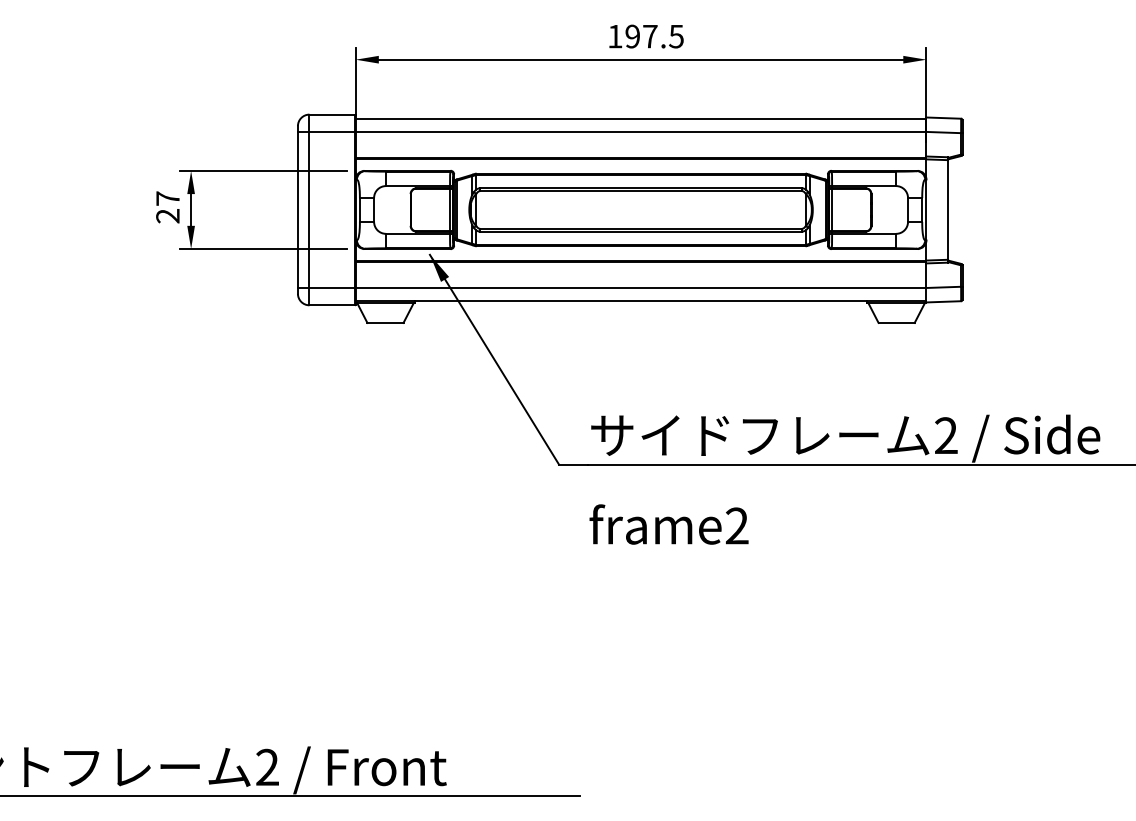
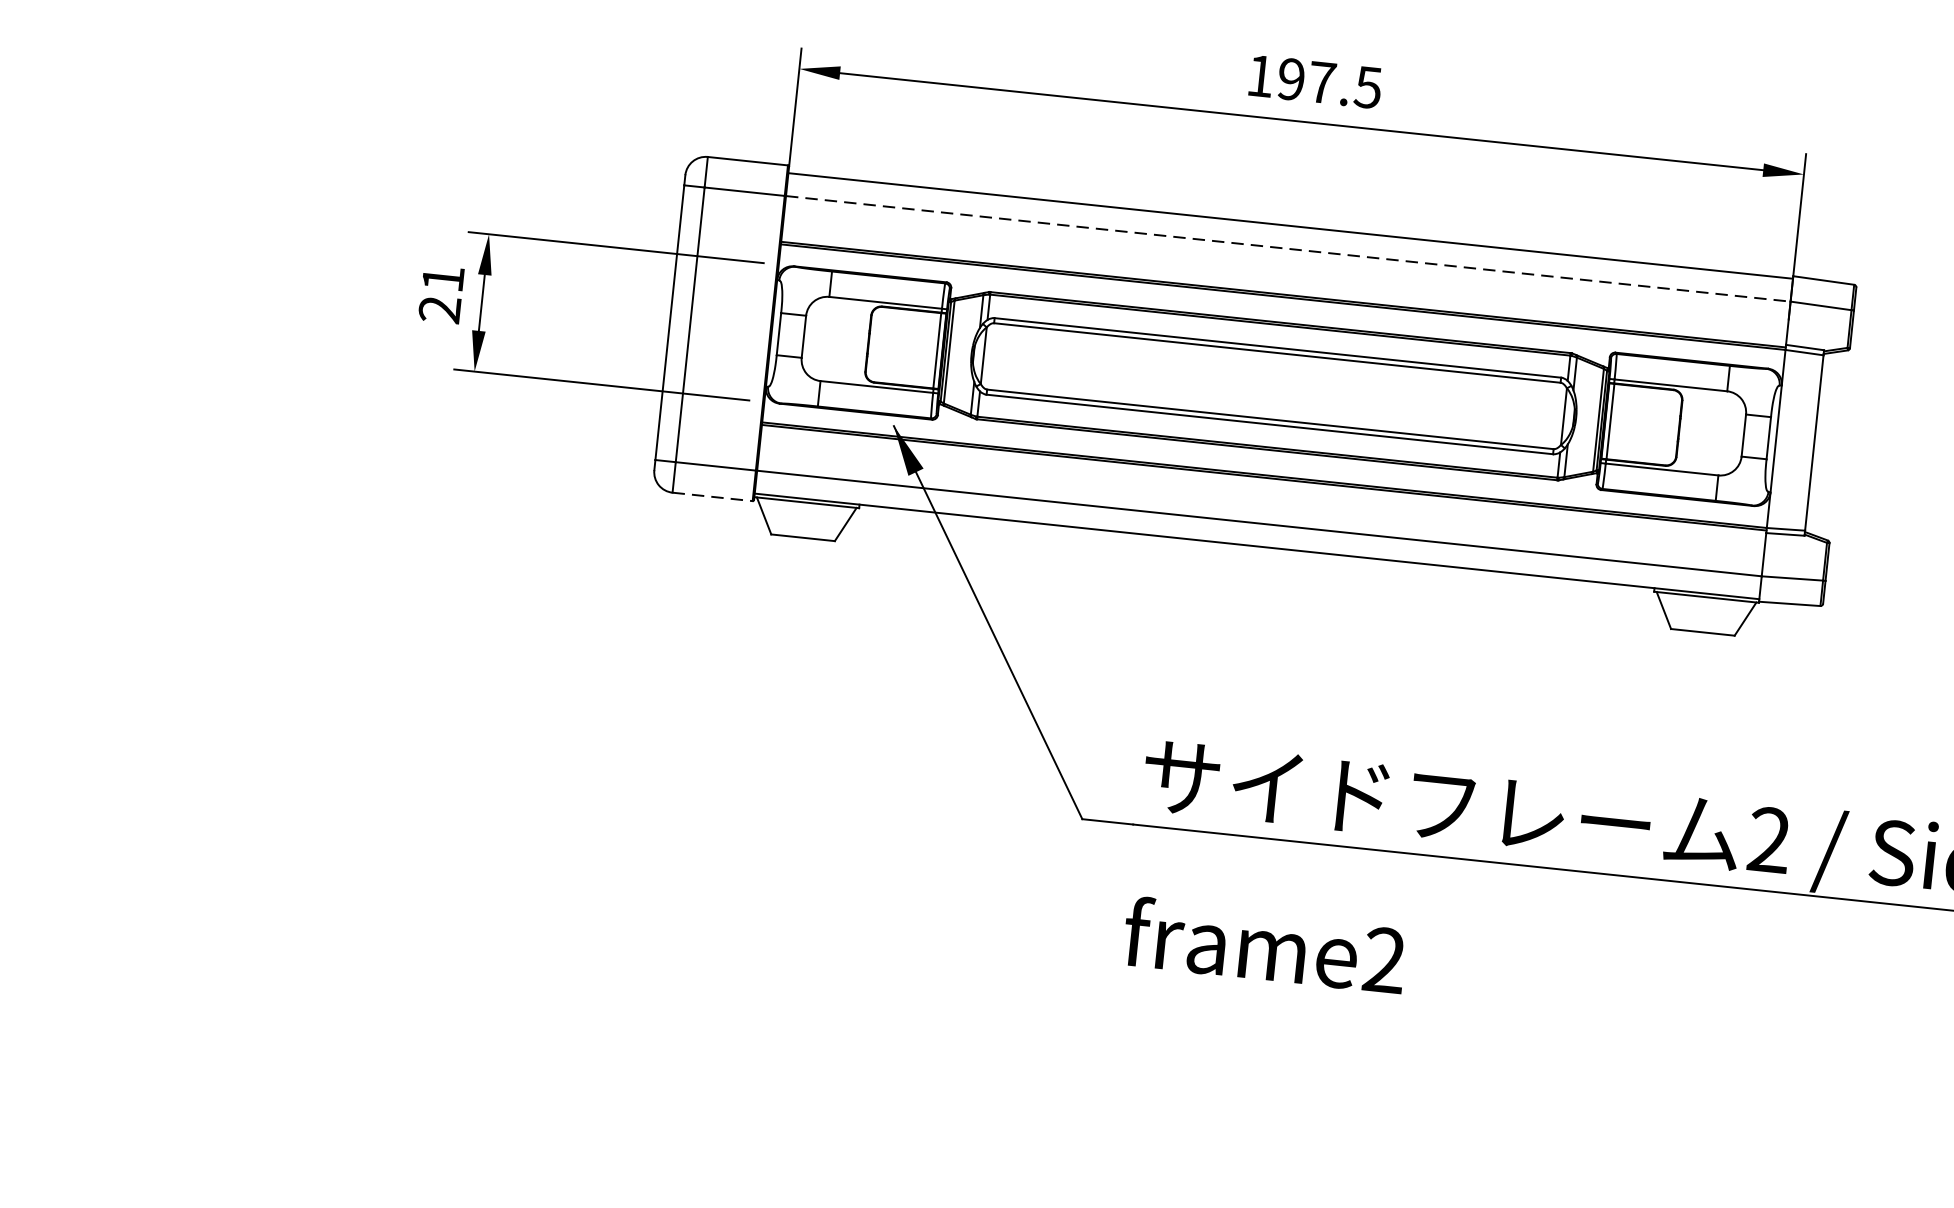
line: (641, 131) -> (1289, 248), solid -> dashed
text: (167, 198) -> (442, 278), 27 -> 21
line: (332, 305) -> (713, 497), solid -> dashed

